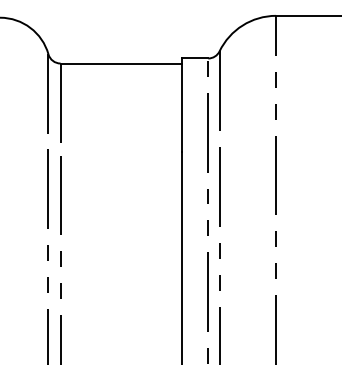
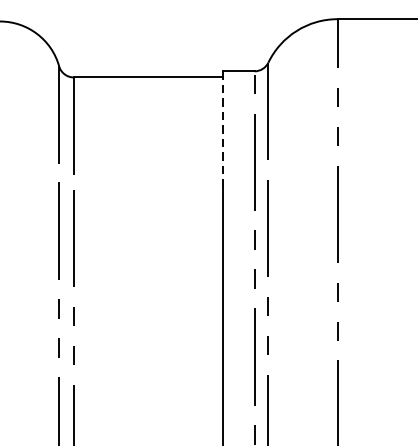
line: (182, 105) -> (223, 128), solid -> dashed

